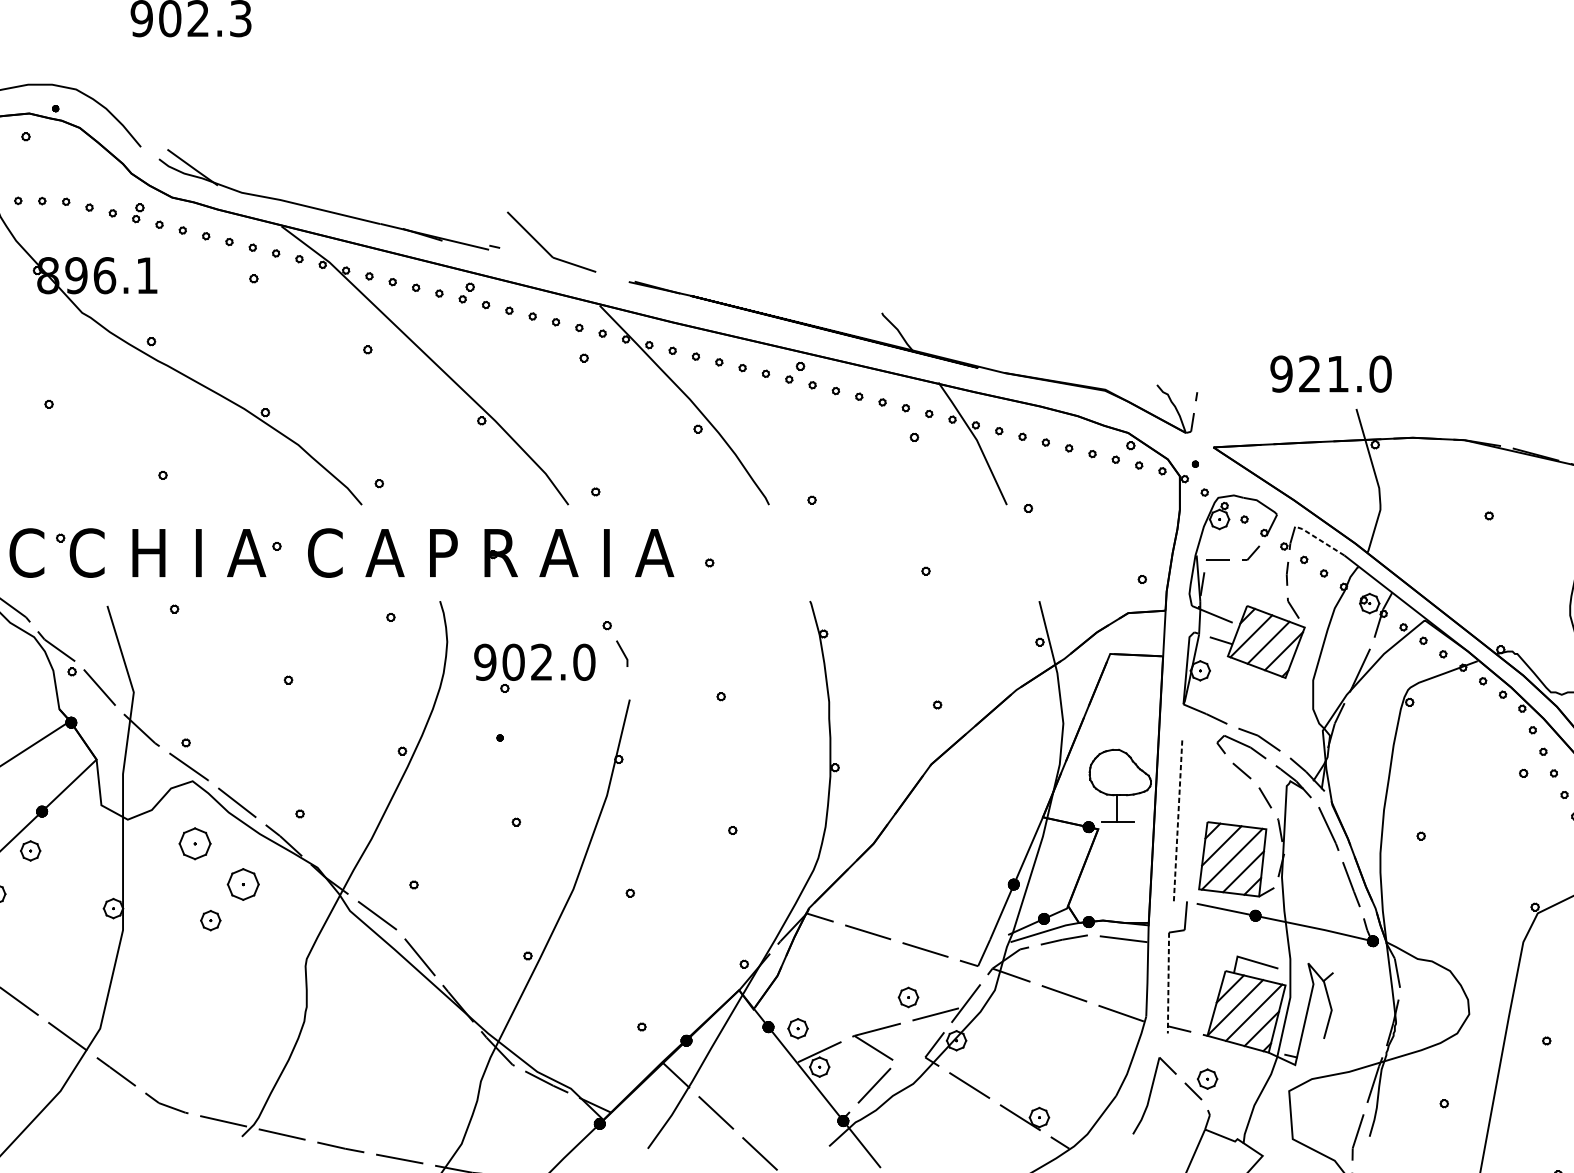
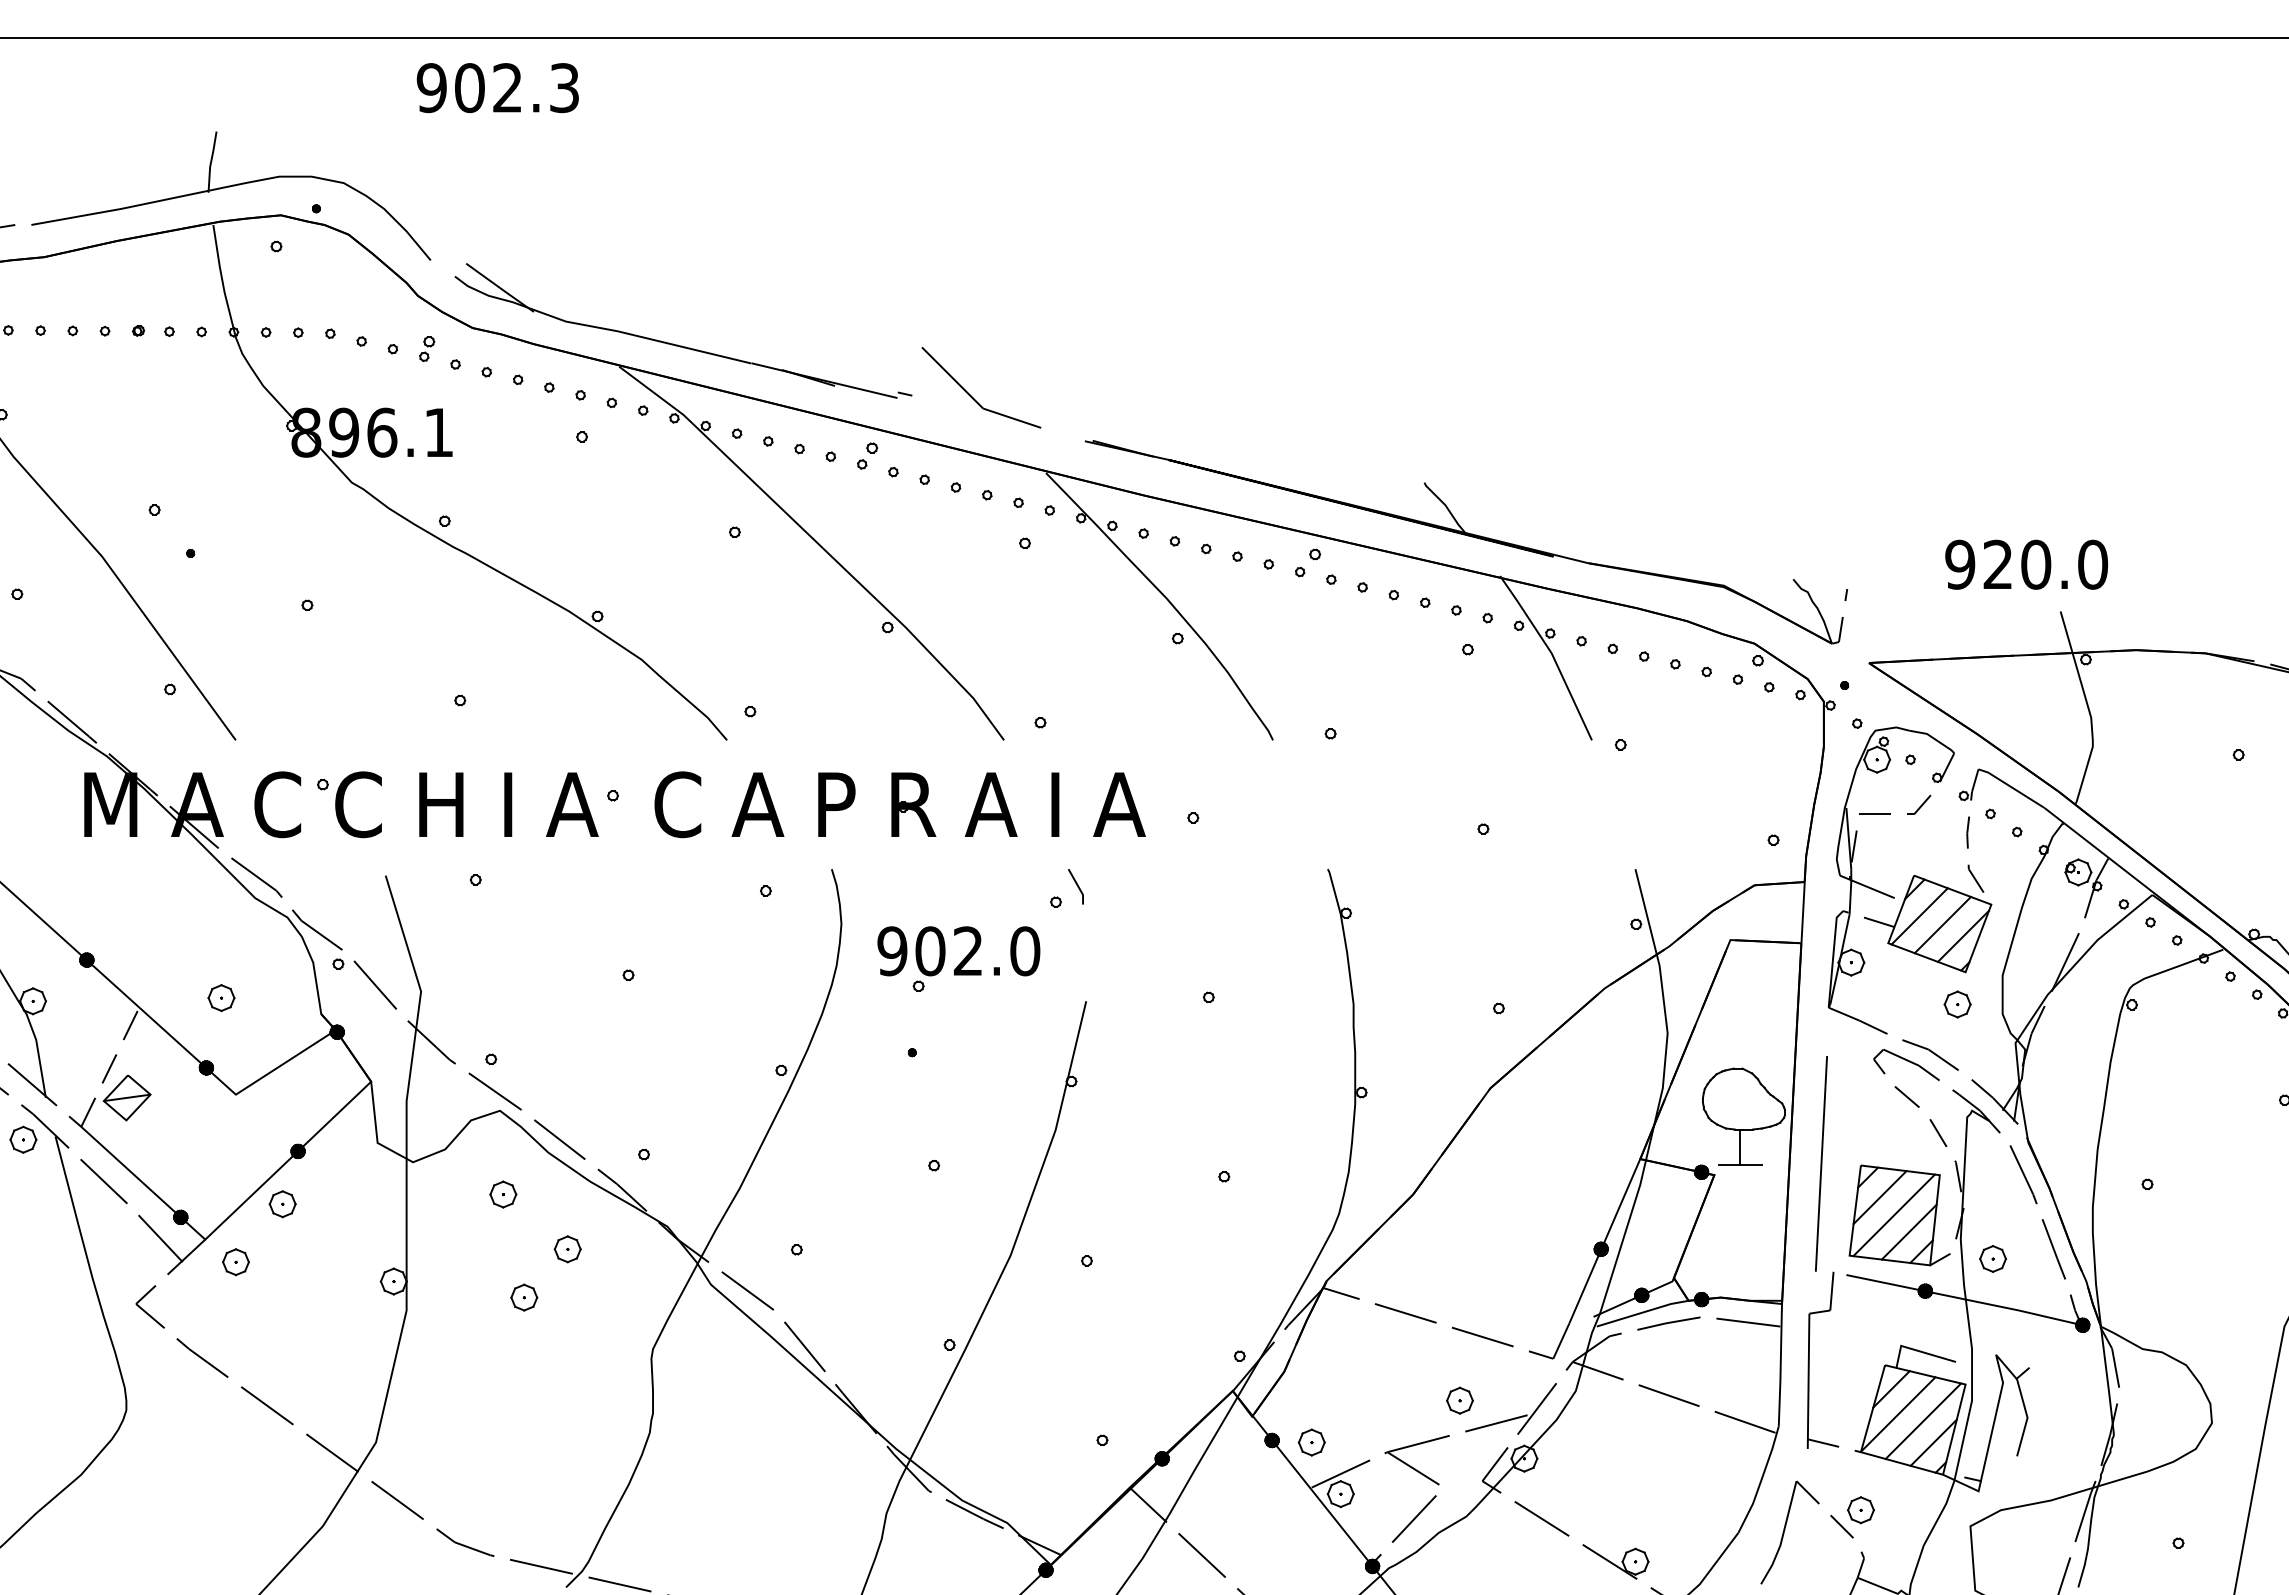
text: (1338, 373) -> (2036, 564), 921.0 -> 920.0
line: (1319, 539) -> (2010, 786), dashed -> solid
line: (622, 652) -> (1076, 885), moved
part: (1279, 702) -> (1957, 1004), added
line: (1178, 821) -> (1821, 1164), dashed -> solid
part: (195, 843) -> (503, 1194), size x0.62
part: (243, 884) -> (567, 1249), size x0.62
part: (1305, 891) -> (1992, 1258), added
line: (1168, 983) -> (1808, 1381), dashed -> solid

